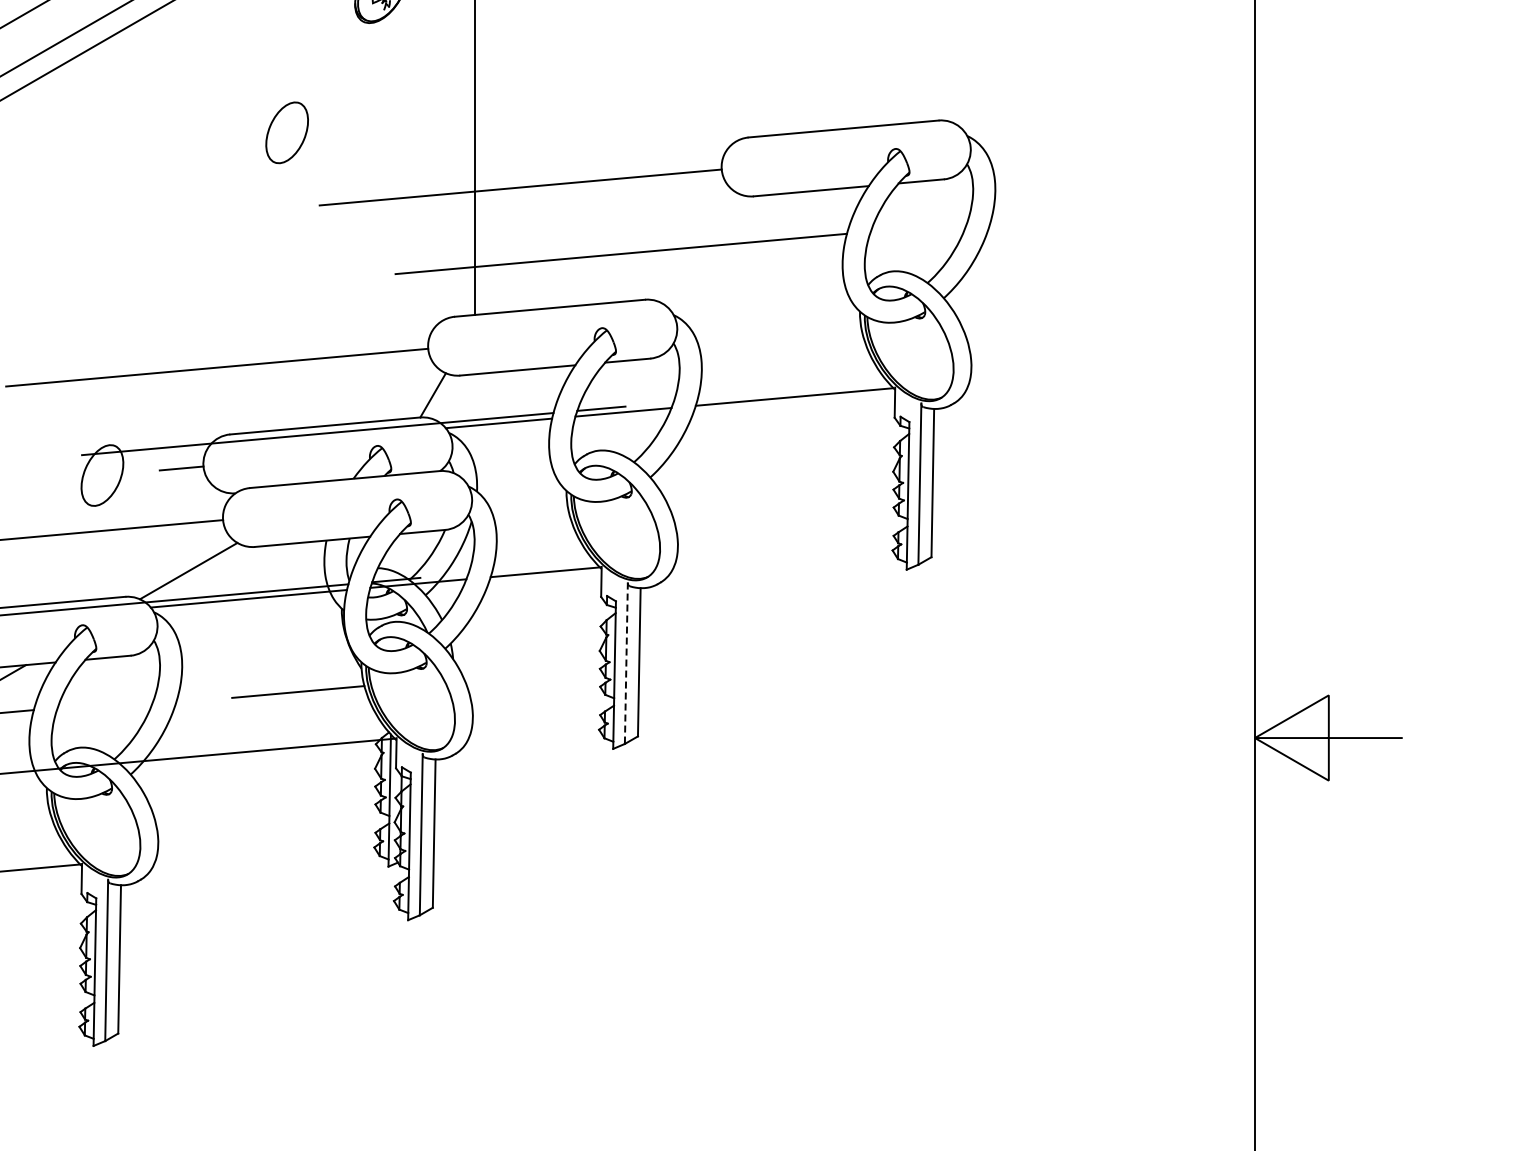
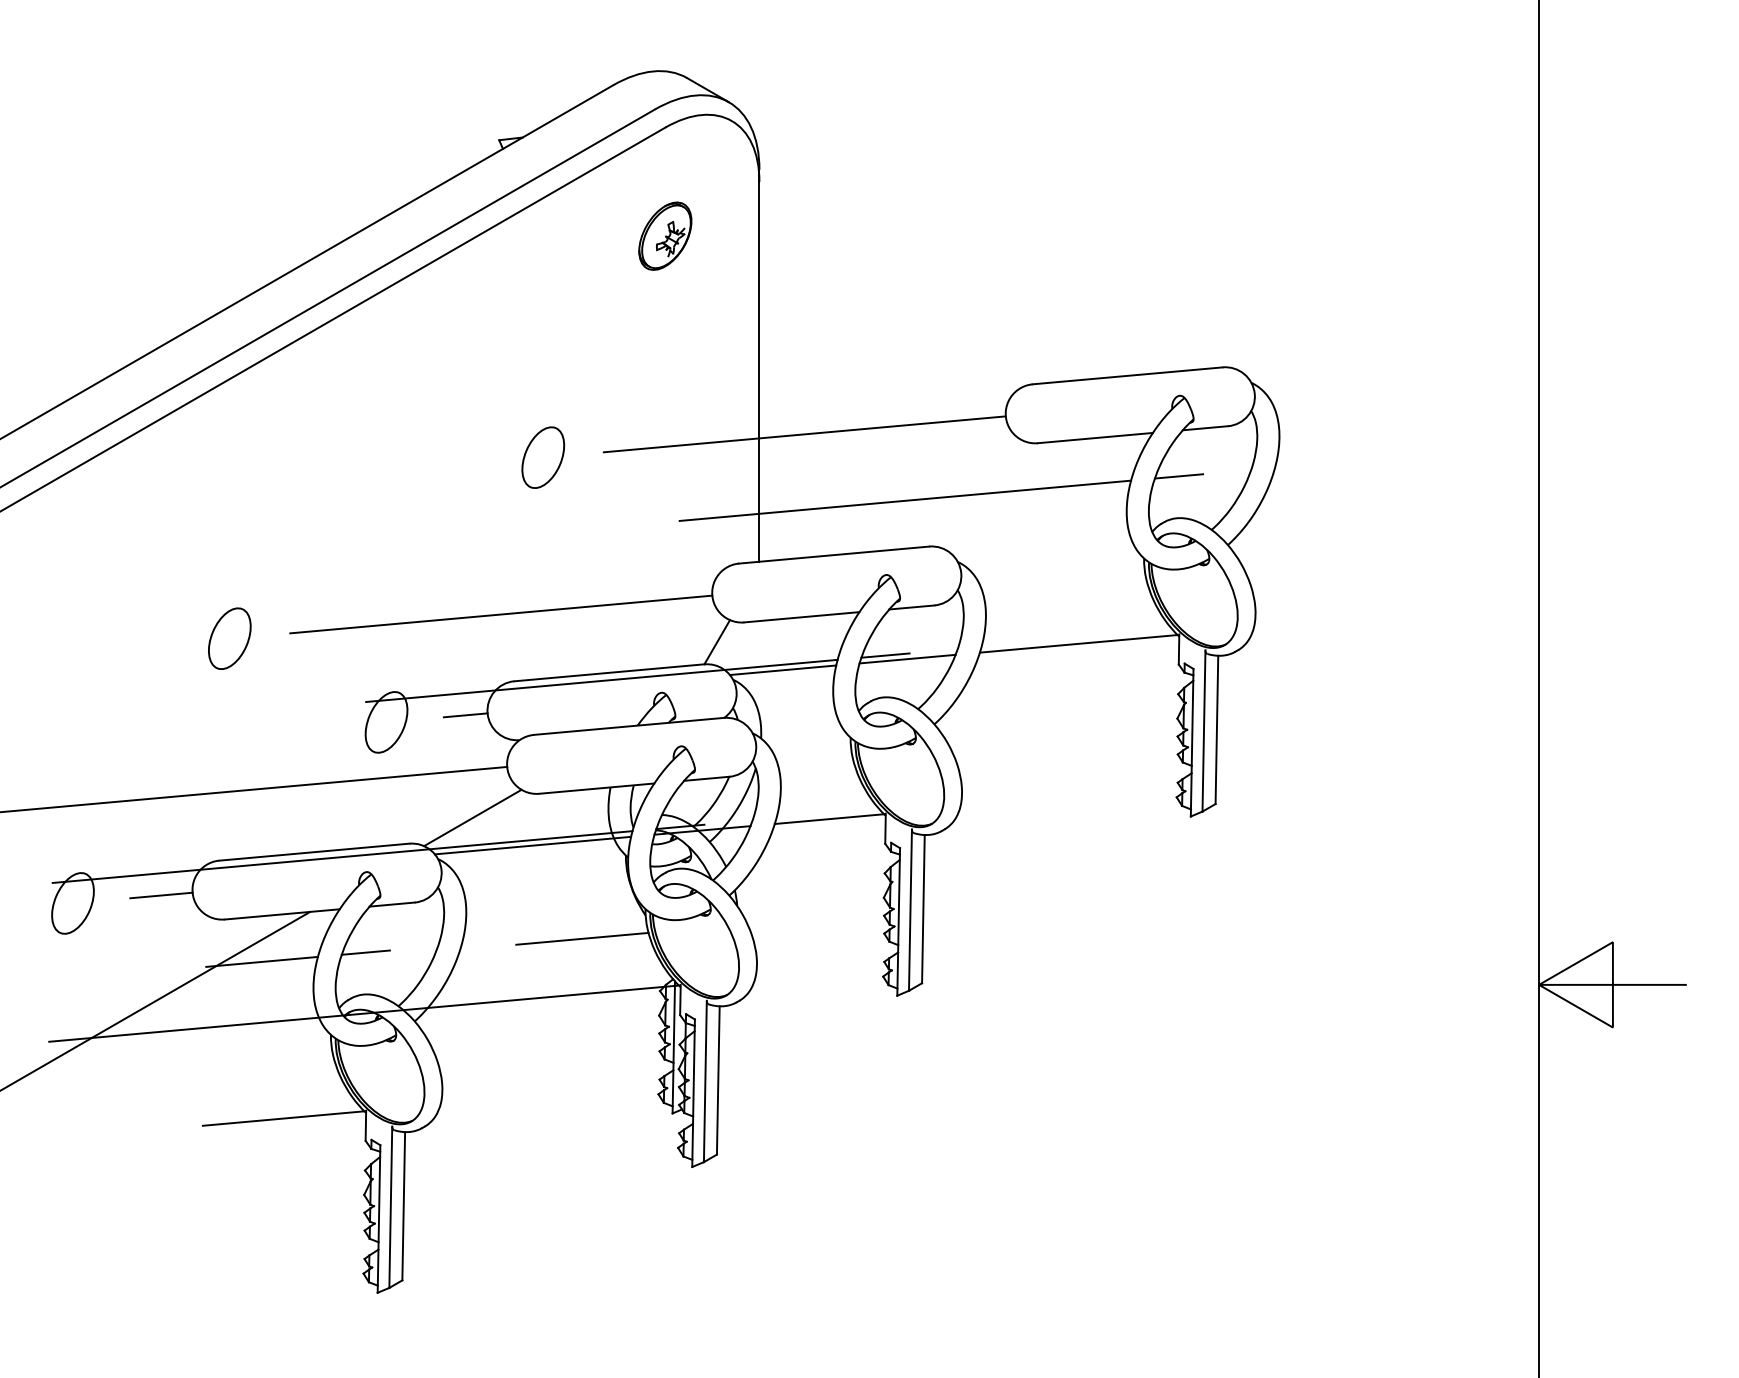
part: (287, 132) -> (543, 457), moved
line: (894, 229) -> (1178, 476), added
line: (626, 663) -> (910, 910), dashed -> solid
line: (81, 705) -> (365, 952), added

